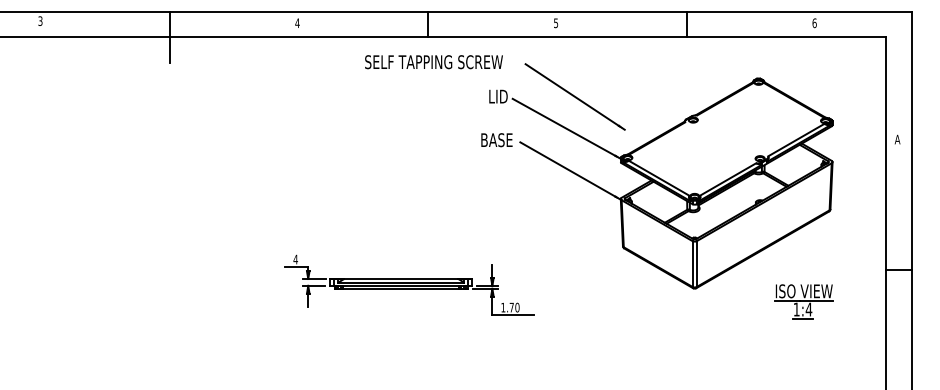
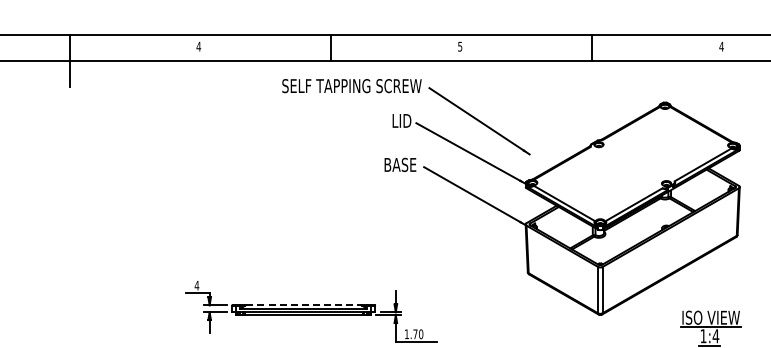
text: (814, 23) -> (721, 46), 6 -> 4
text: (433, 62) -> (351, 86), moved
line: (401, 278) -> (303, 304), solid -> dashed

